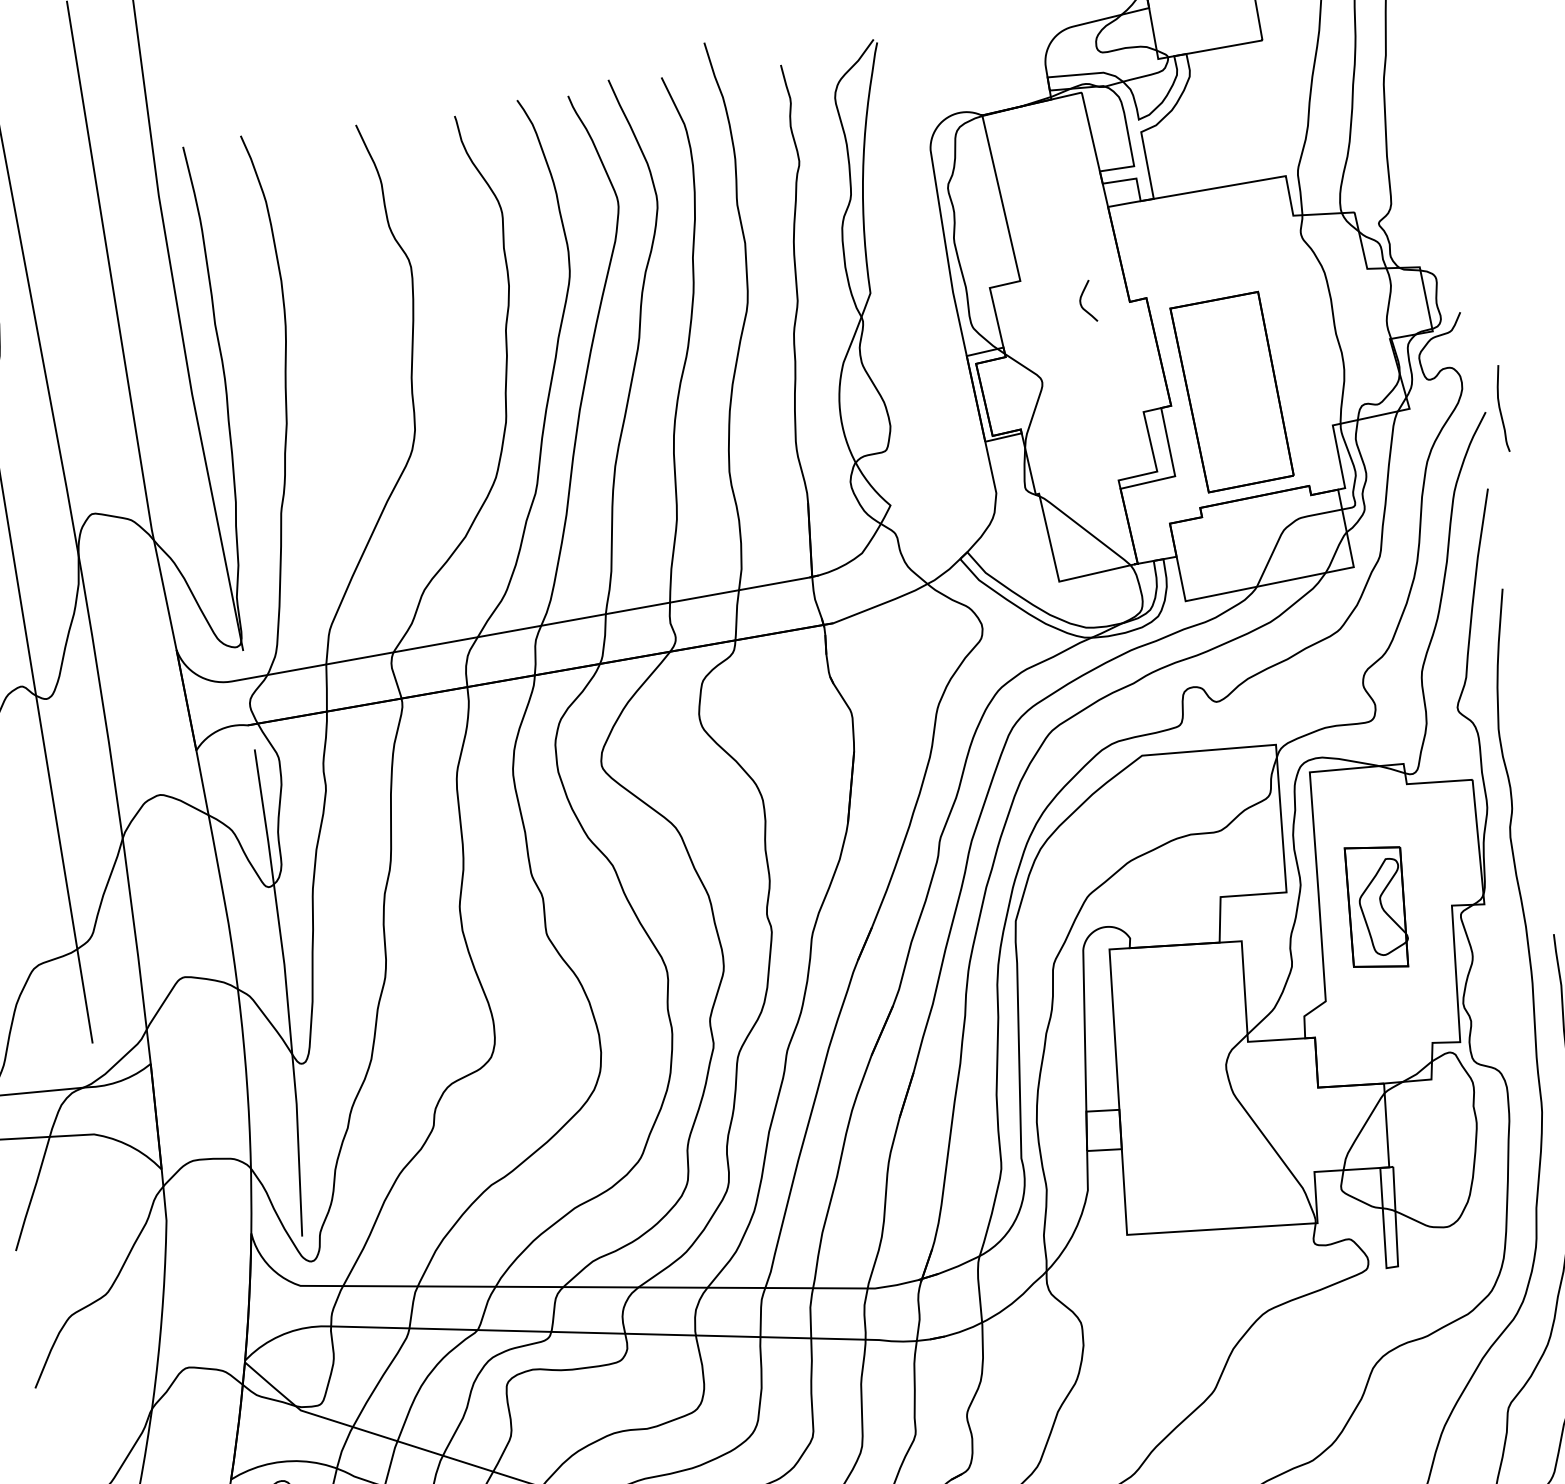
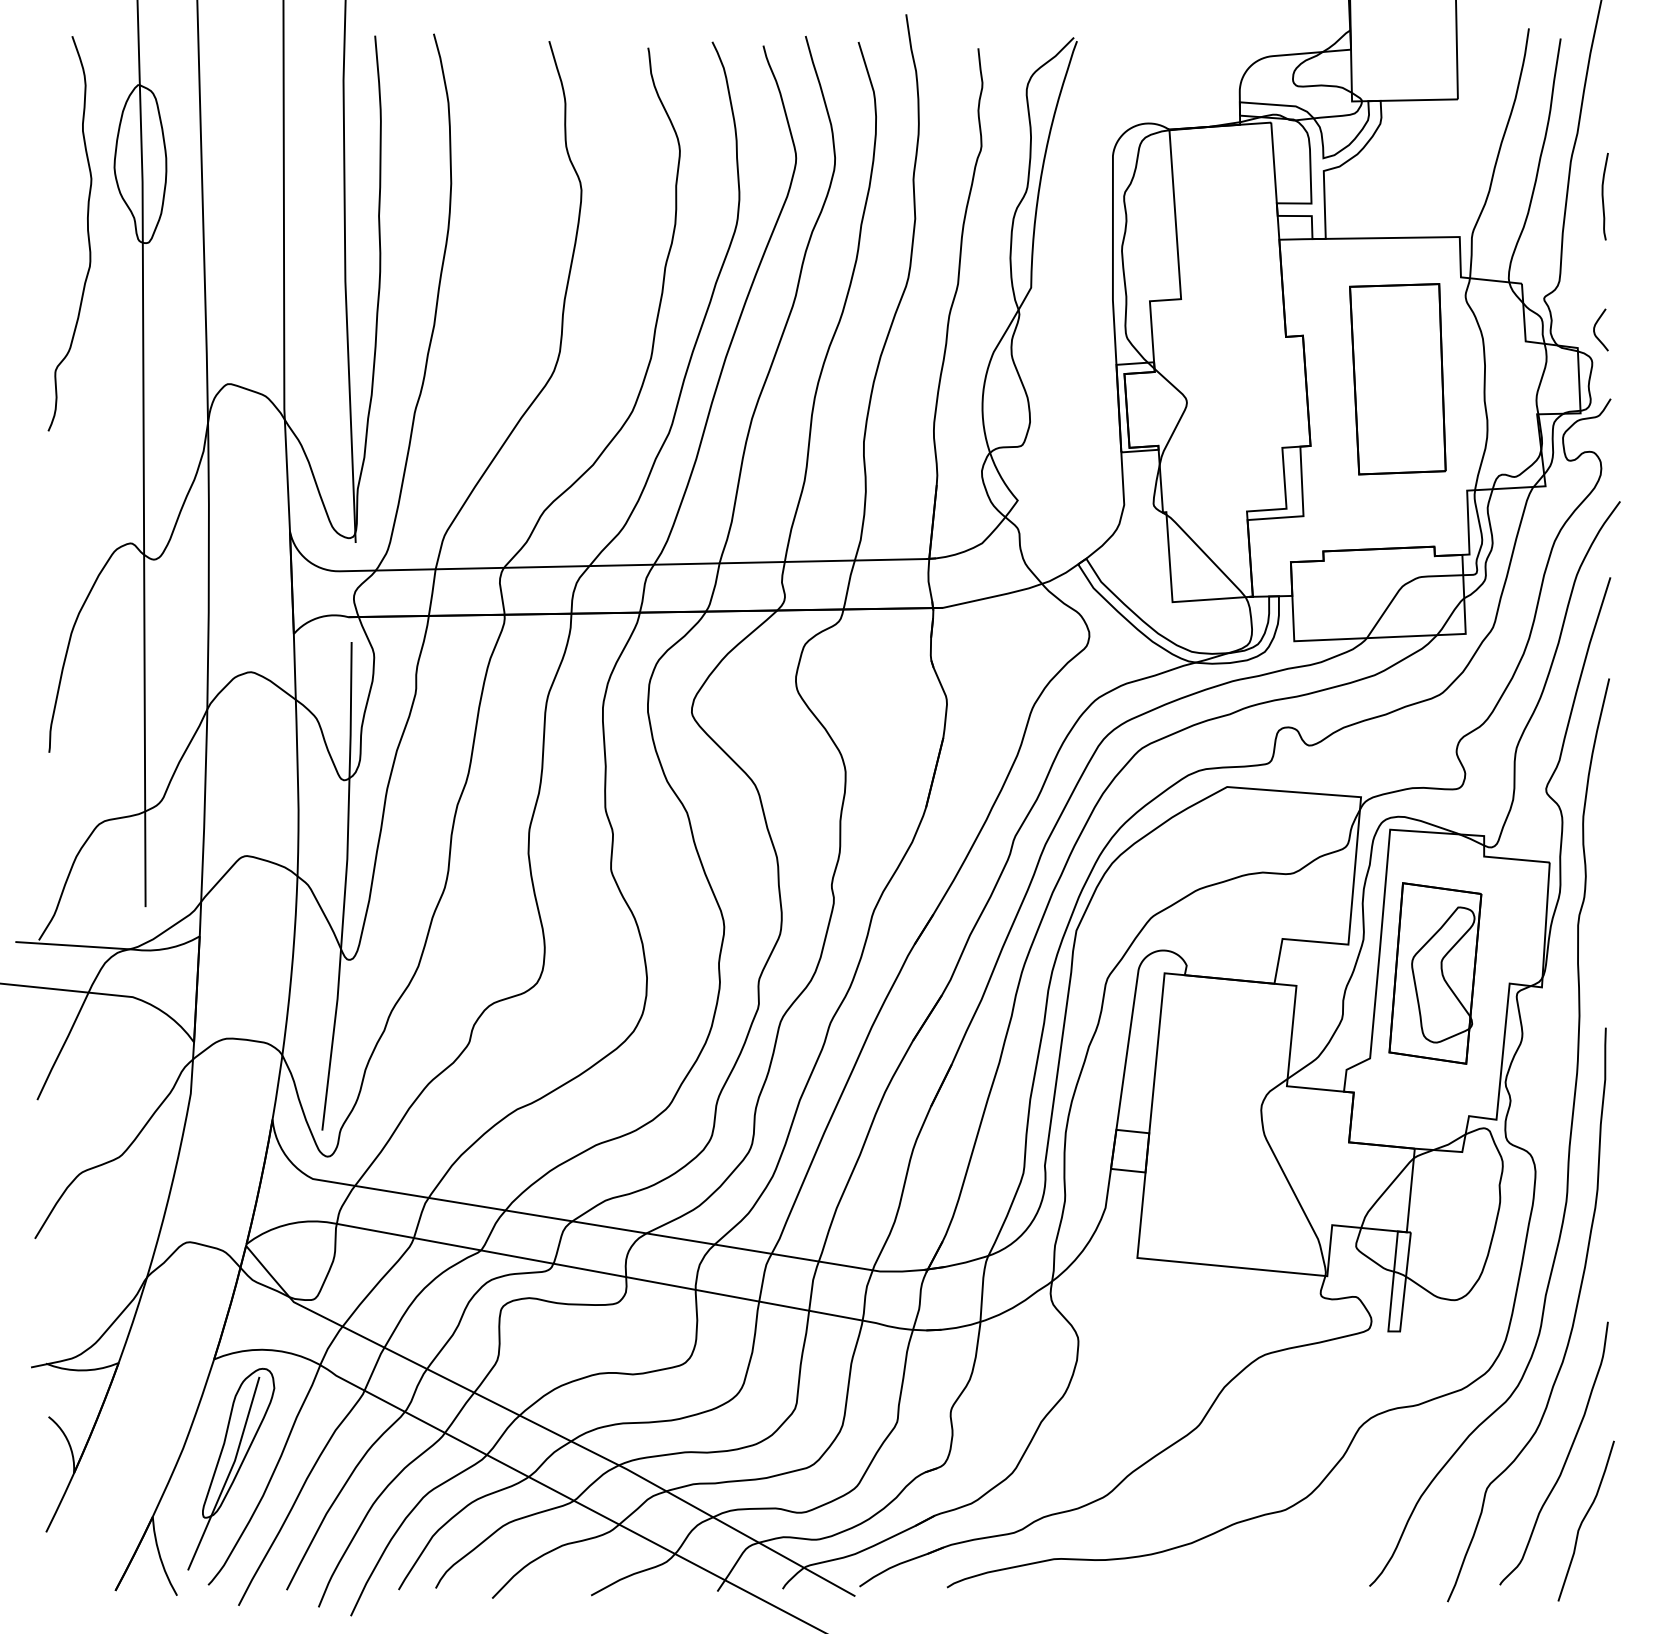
curve: (1081, 300) -> (1595, 327), moved
part: (1231, 392) -> (1397, 379), moved
curve: (1500, 408) -> (1603, 196), moved
part: (1377, 907) -> (1435, 973), size x1.43

